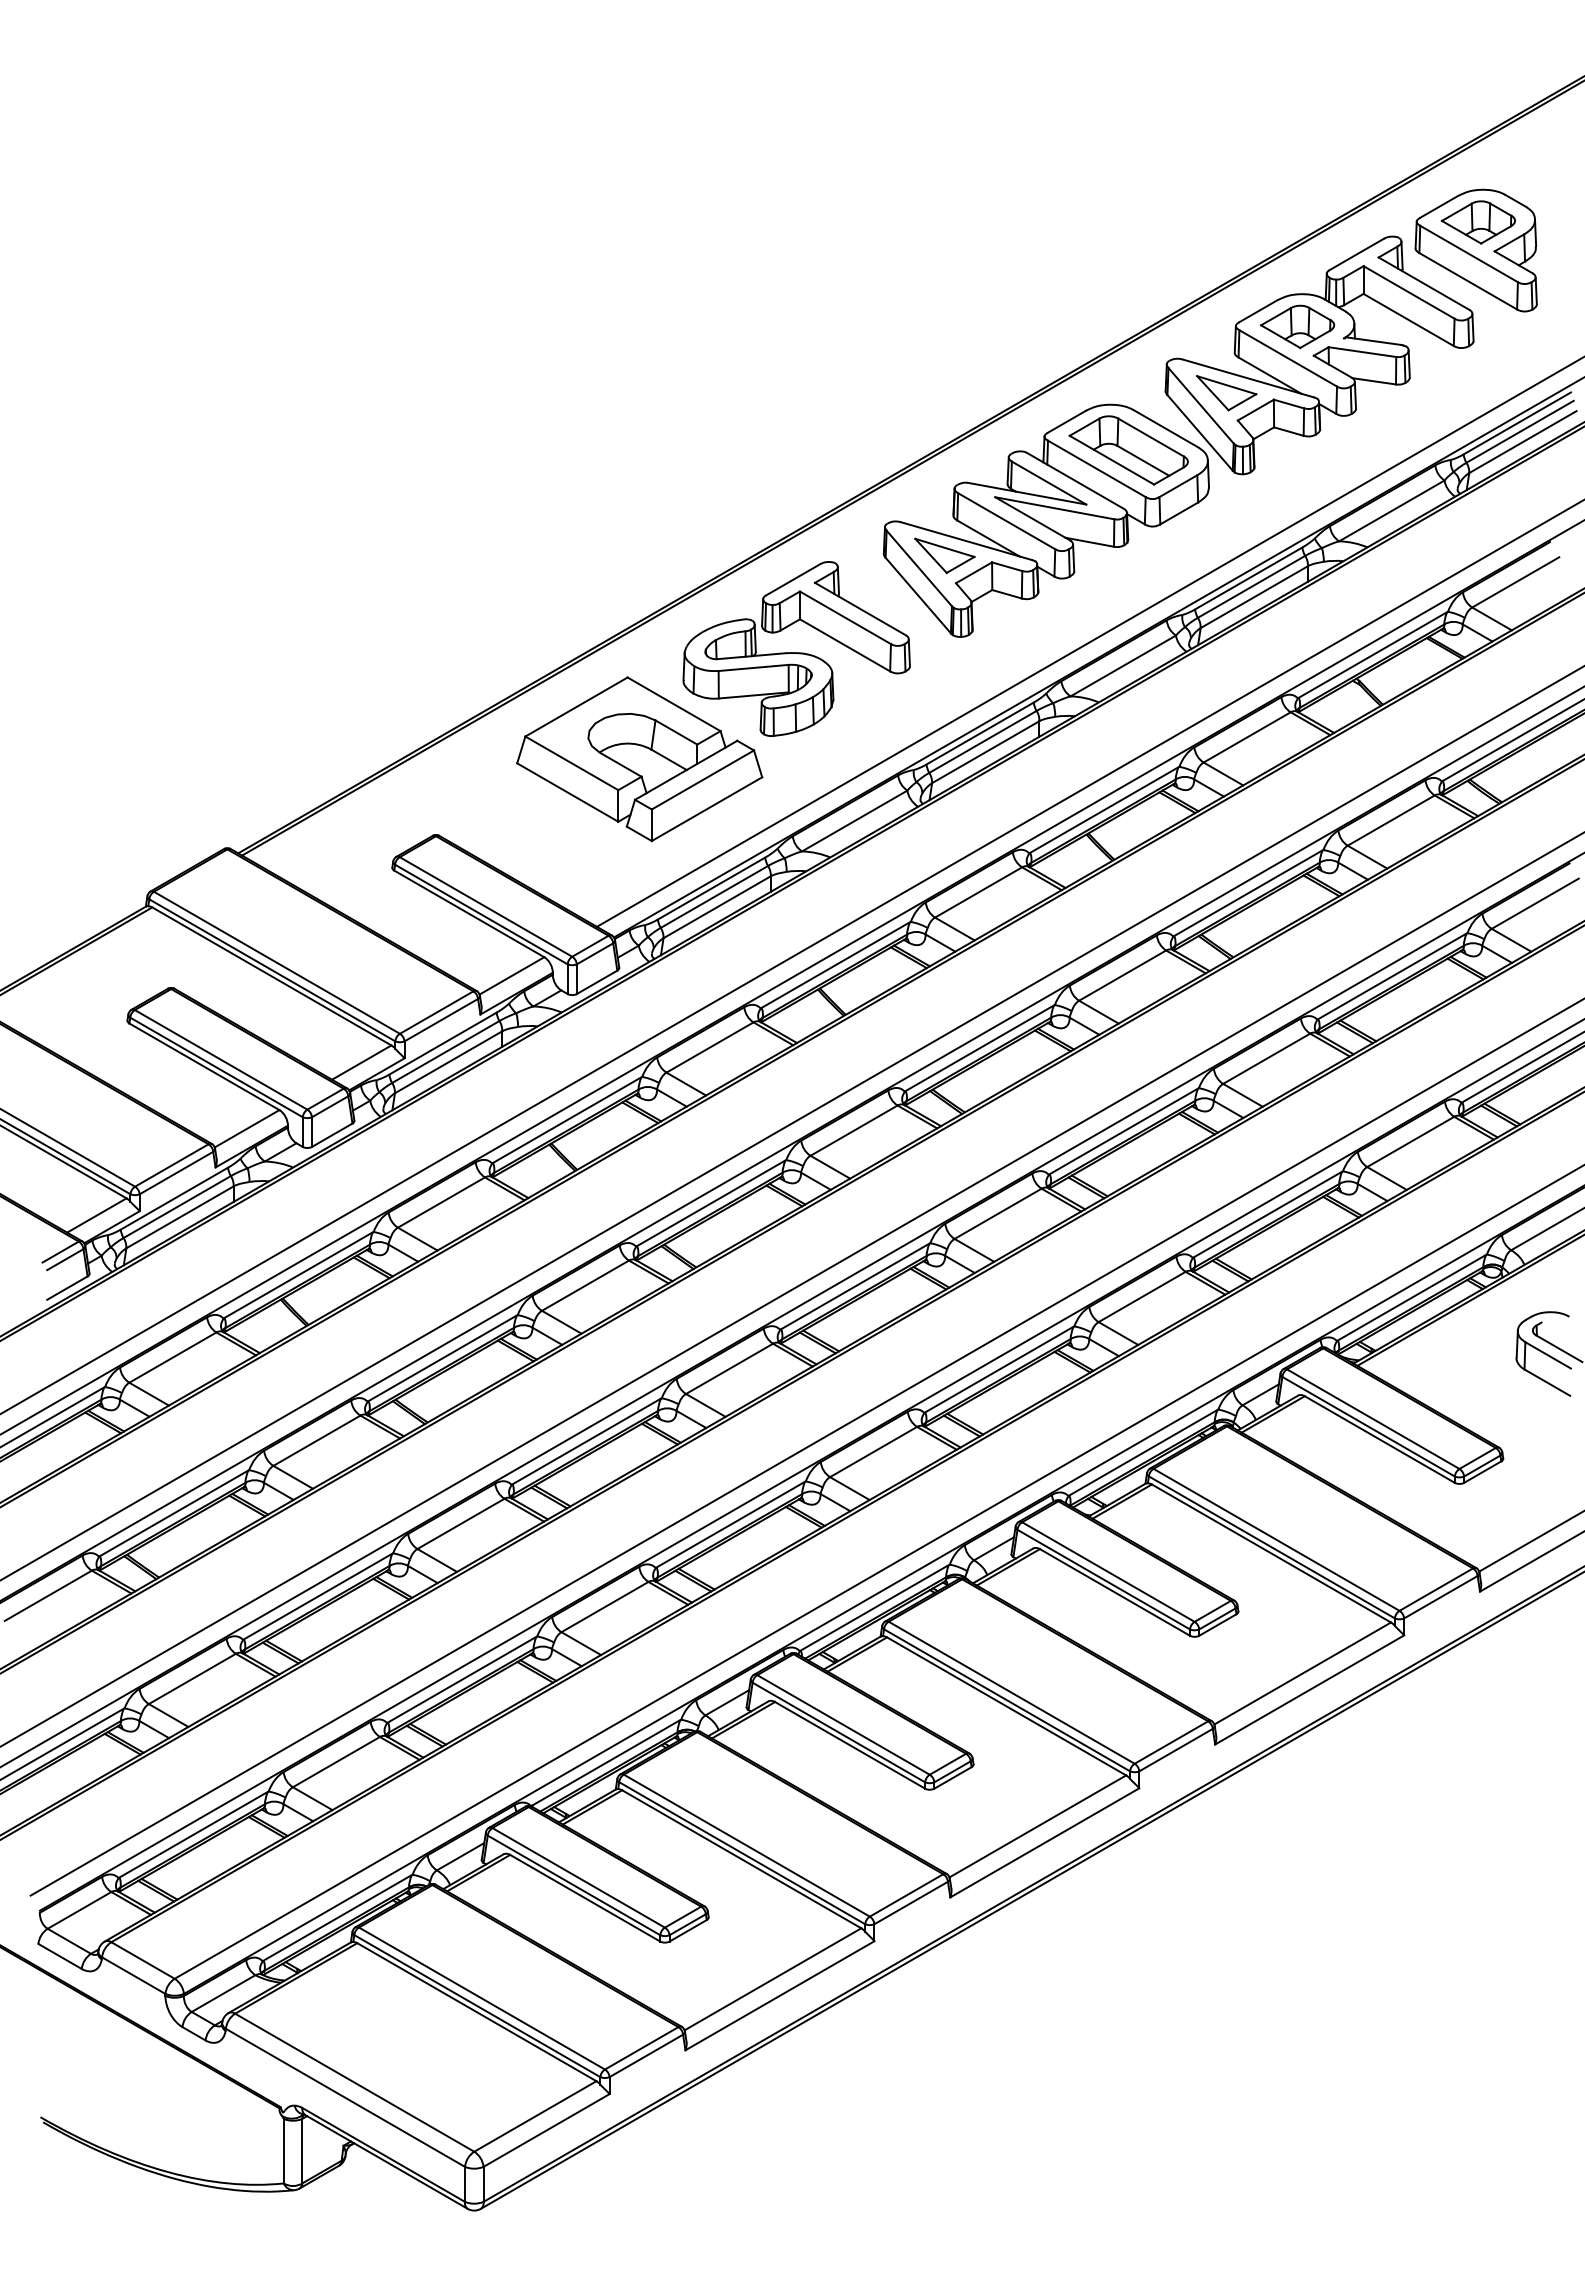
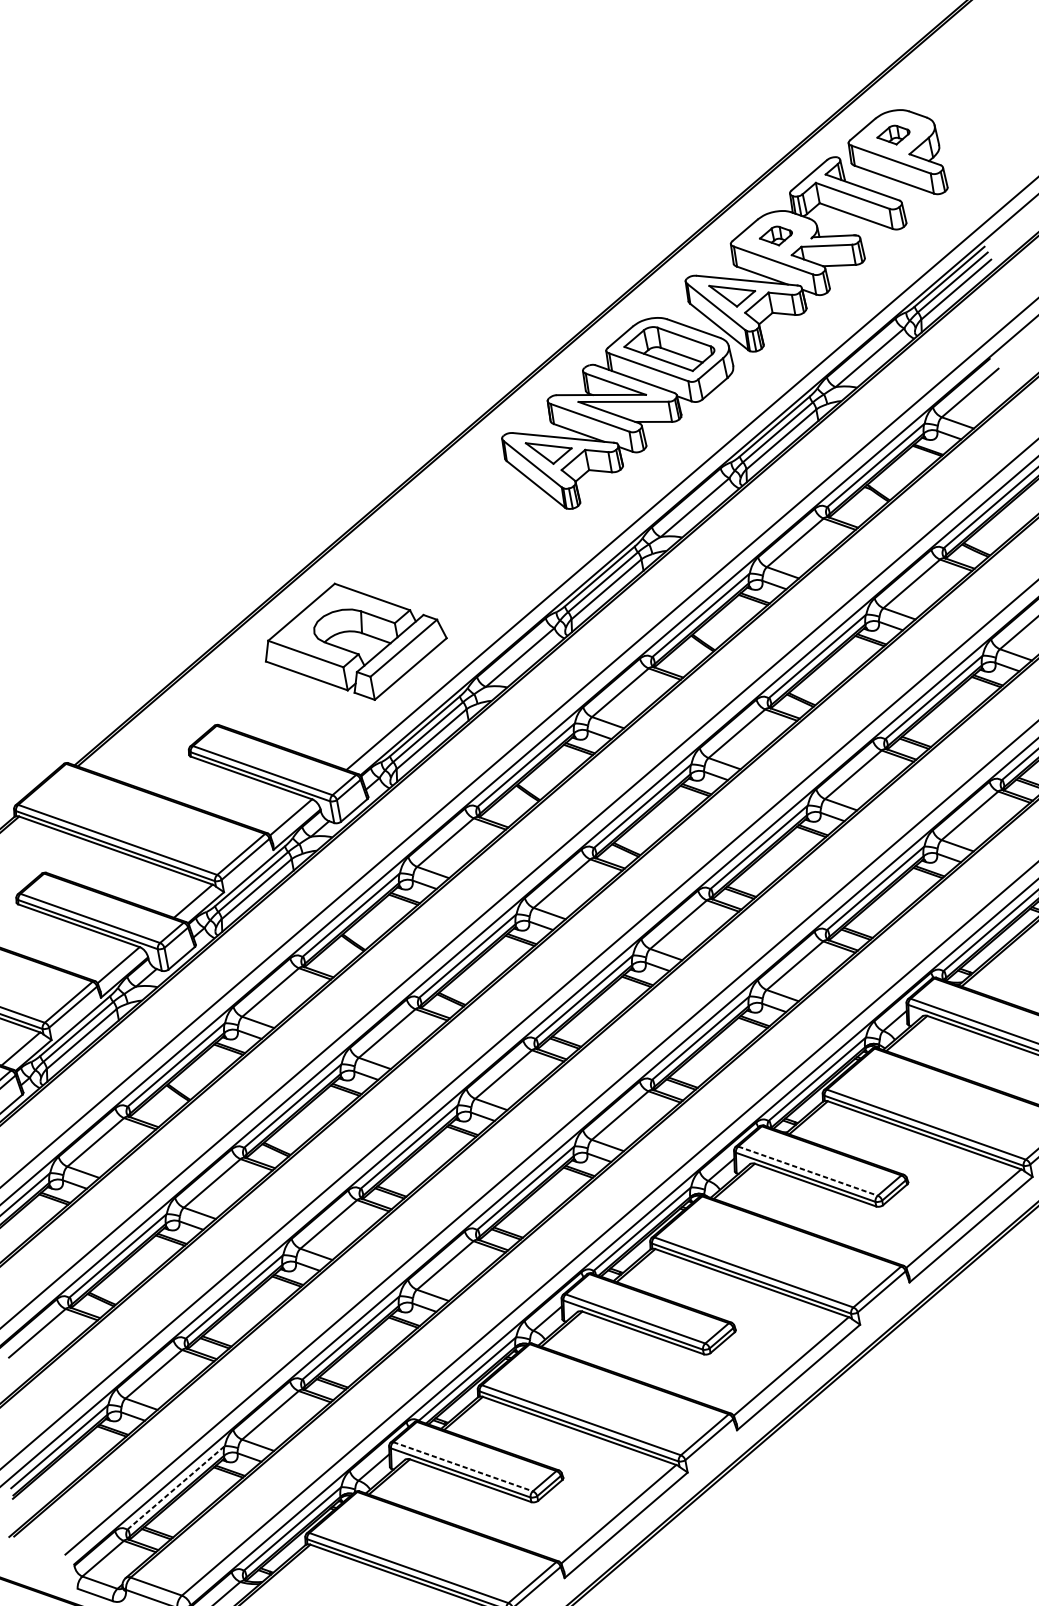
part: (1477, 222) -> (893, 135), size x0.6
part: (1297, 326) -> (775, 236), size x0.6
part: (796, 648) -> (454, 539), removed
line: (1108, 1572) -> (808, 1171), solid -> dashed
line: (193, 1834) -> (175, 1487), solid -> dashed
line: (578, 1877) -> (462, 1466), solid -> dashed

